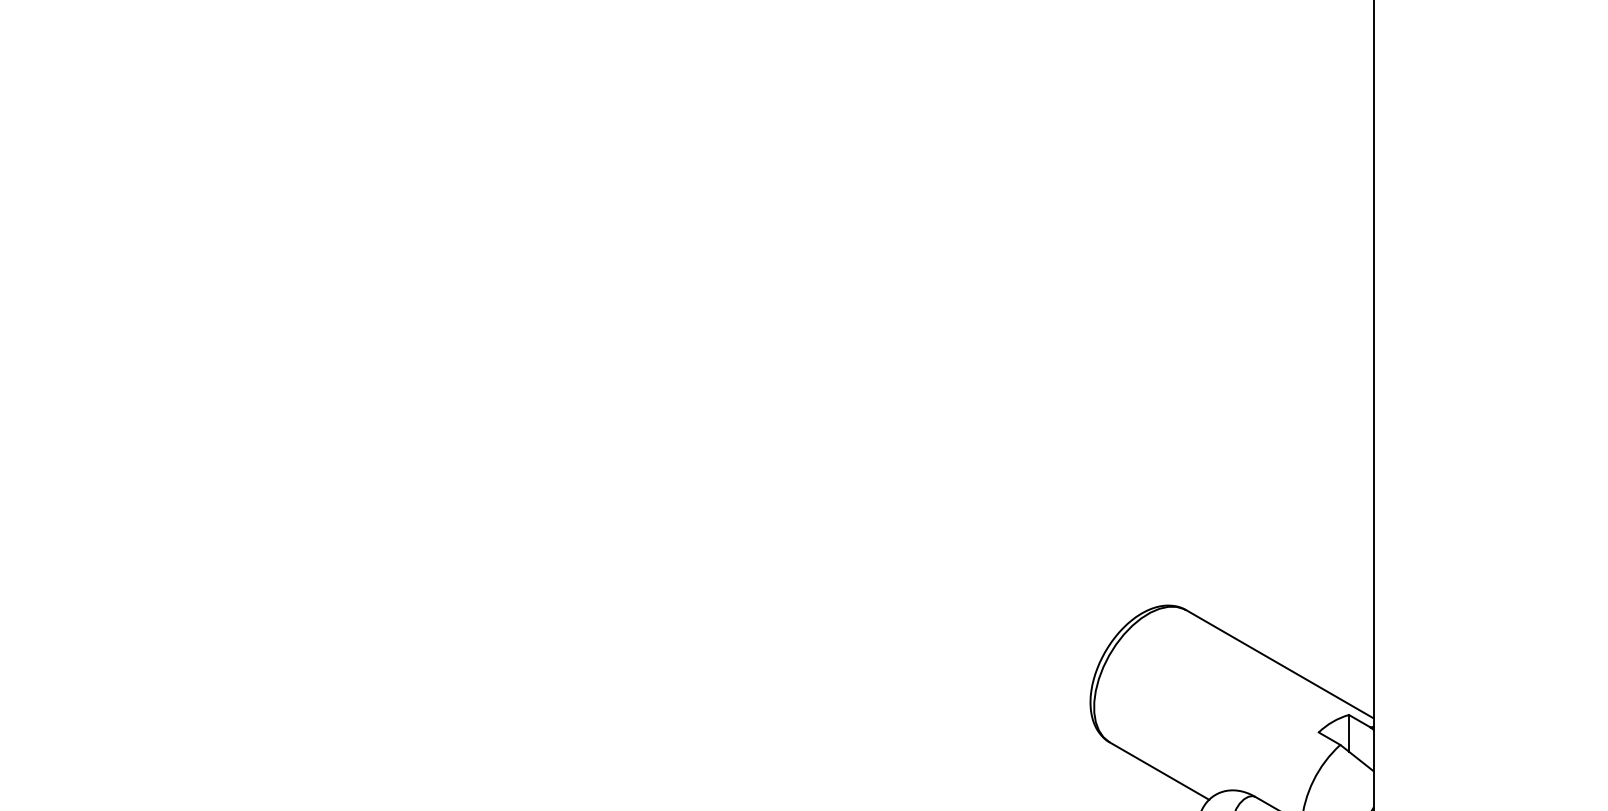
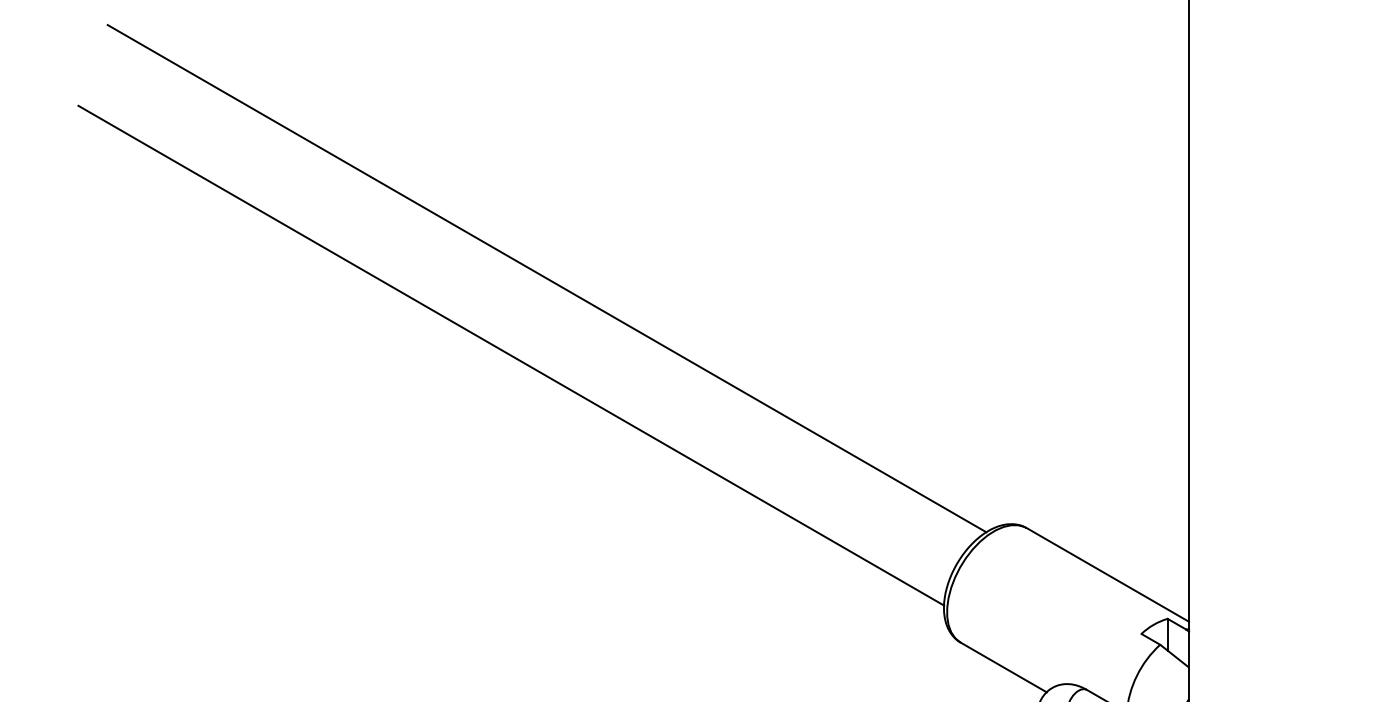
line: (631, 321) -> (546, 278), added
line: (590, 410) -> (511, 355), added

